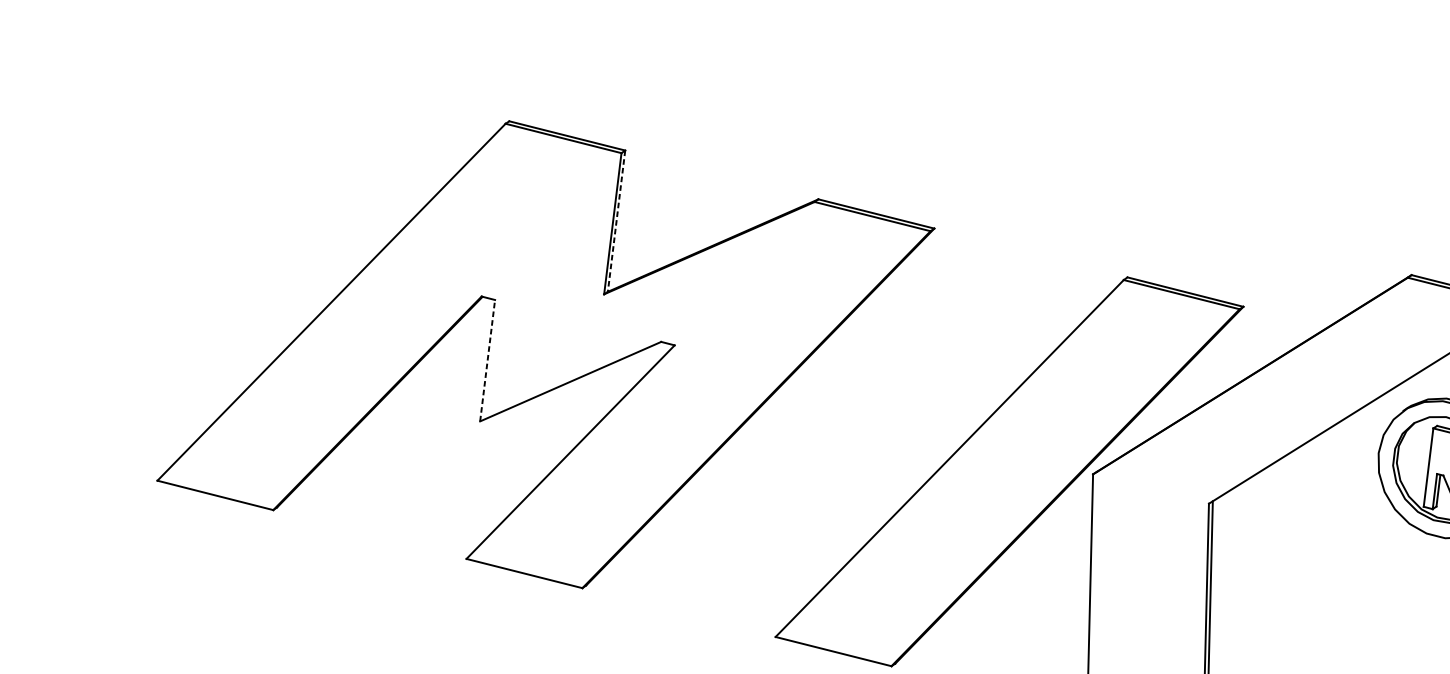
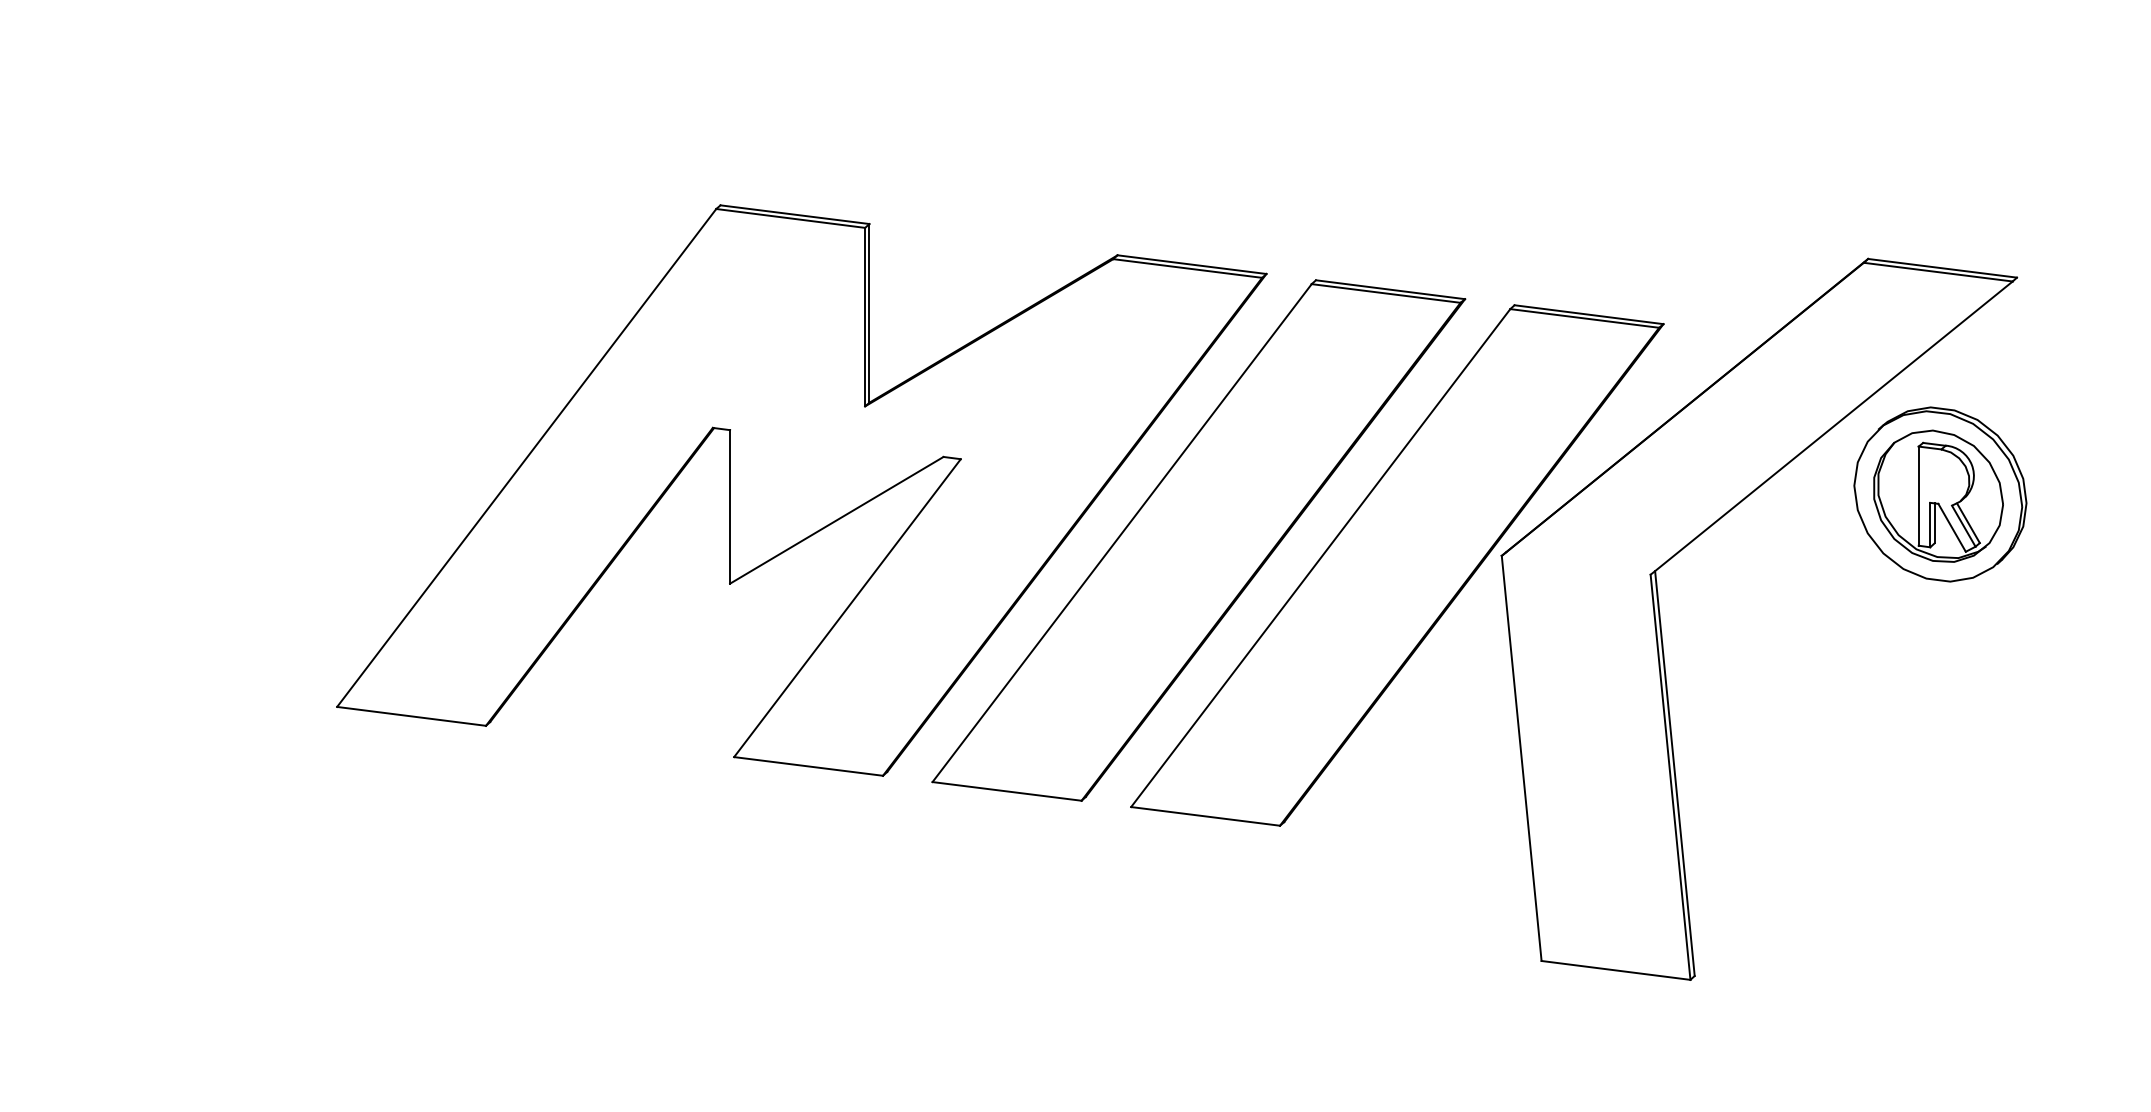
line: (616, 221) -> (869, 313), dashed -> solid
line: (487, 360) -> (730, 506), dashed -> solid
part: (854, 432) -> (1198, 540), added

